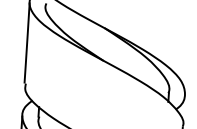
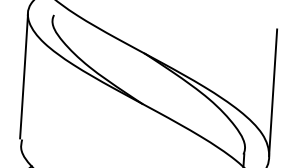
line: (187, 53) -> (273, 92), added

